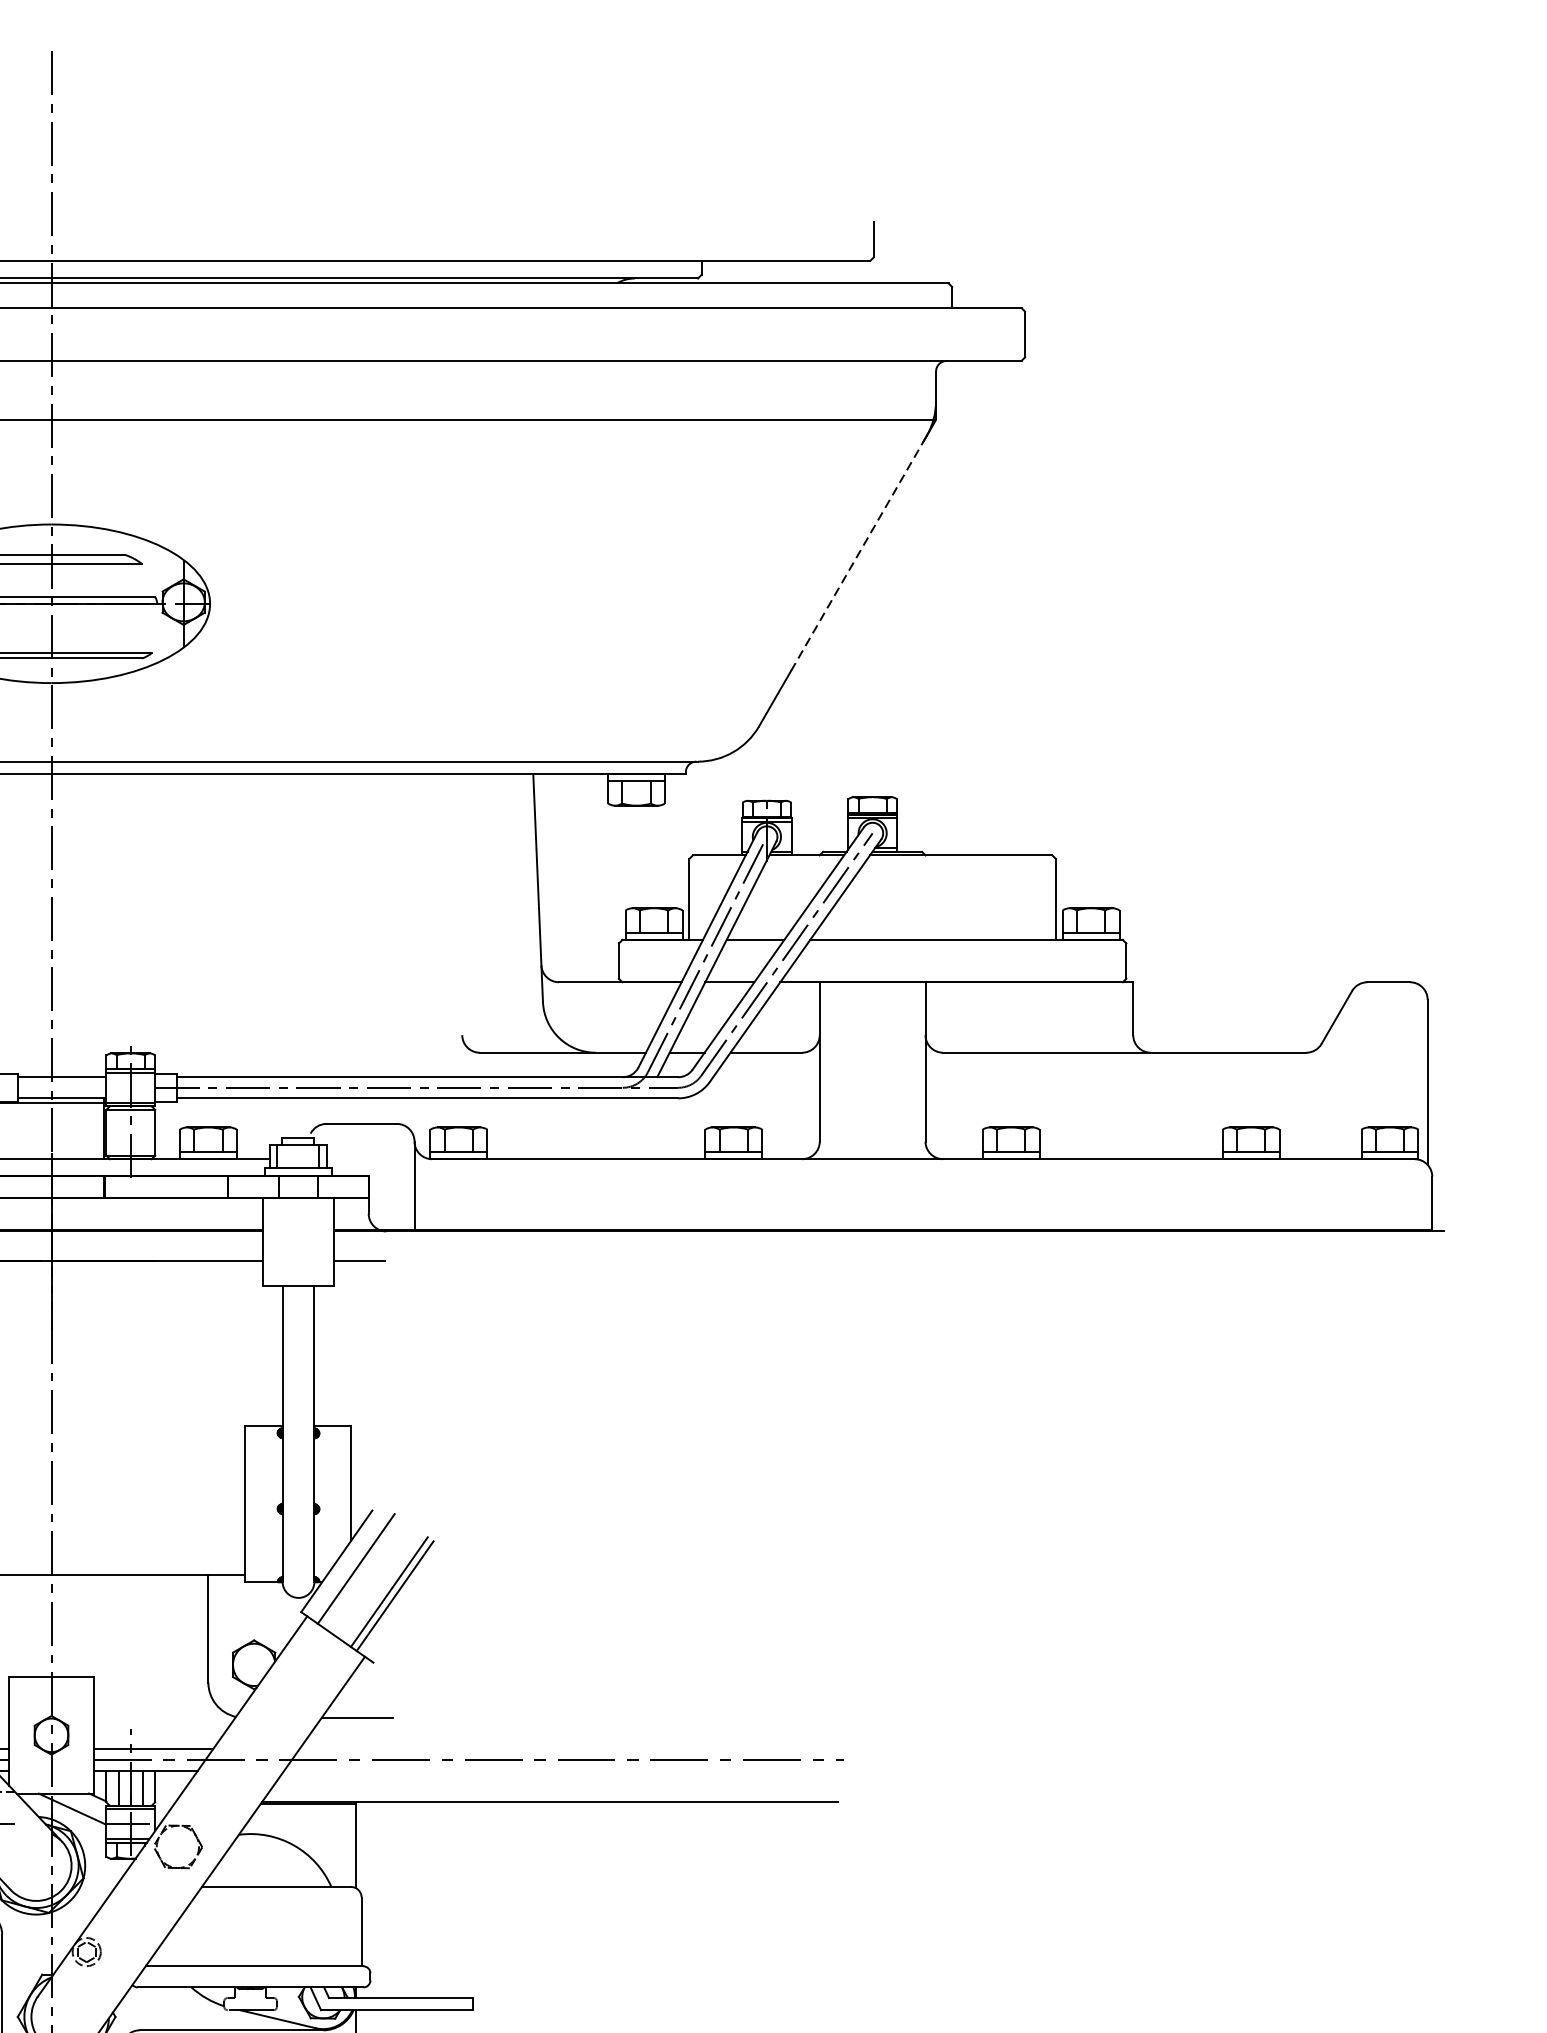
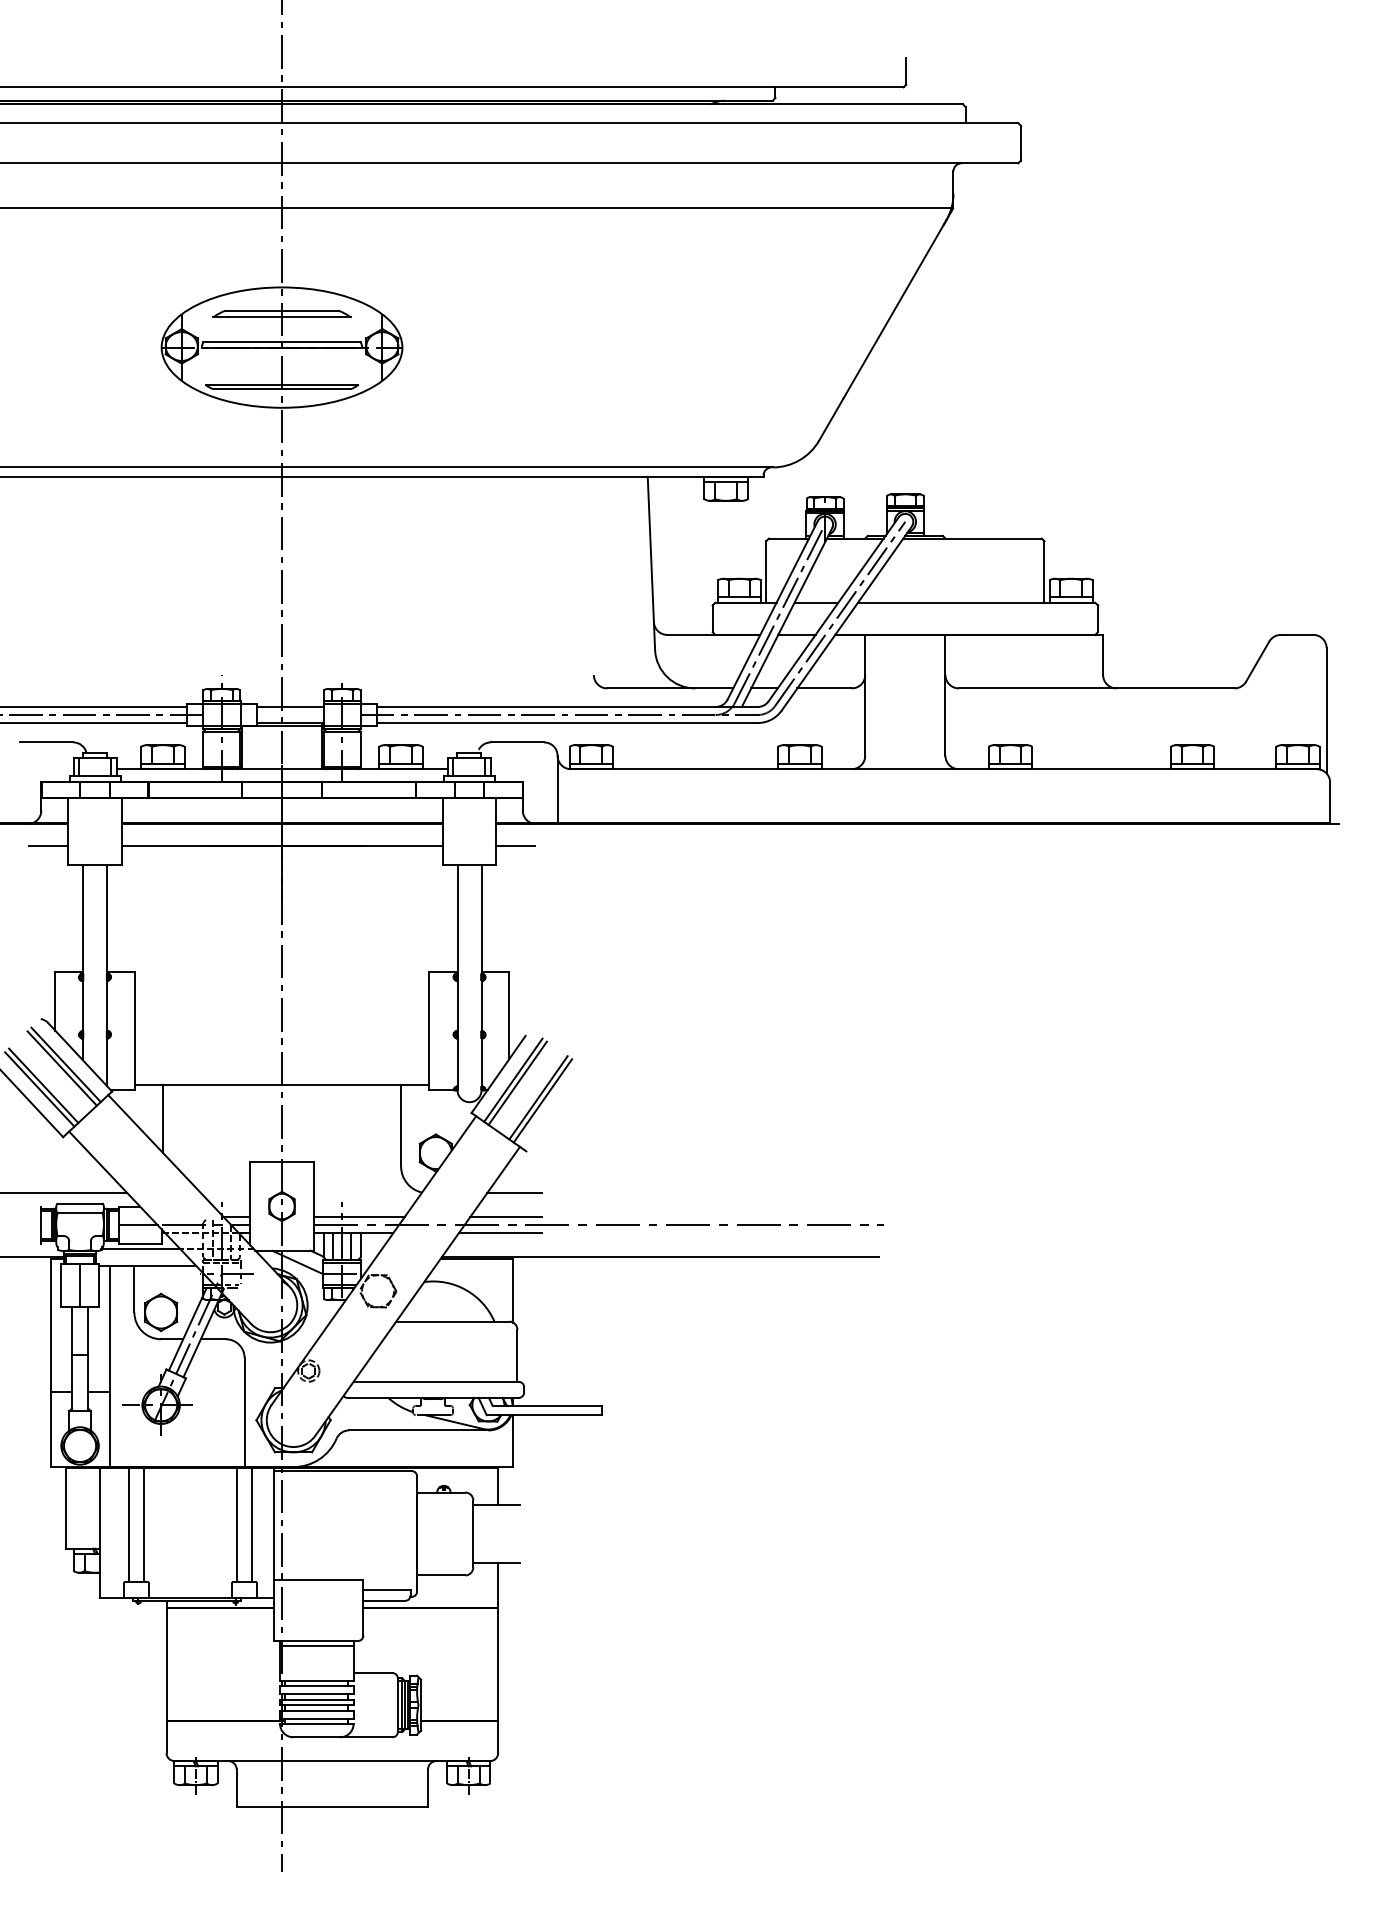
line: (857, 556) -> (893, 311), dashed -> solid
line: (361, 1571) -> (517, 1082), added
line: (345, 1749) -> (505, 1217), added
line: (337, 1770) -> (499, 1233), added

